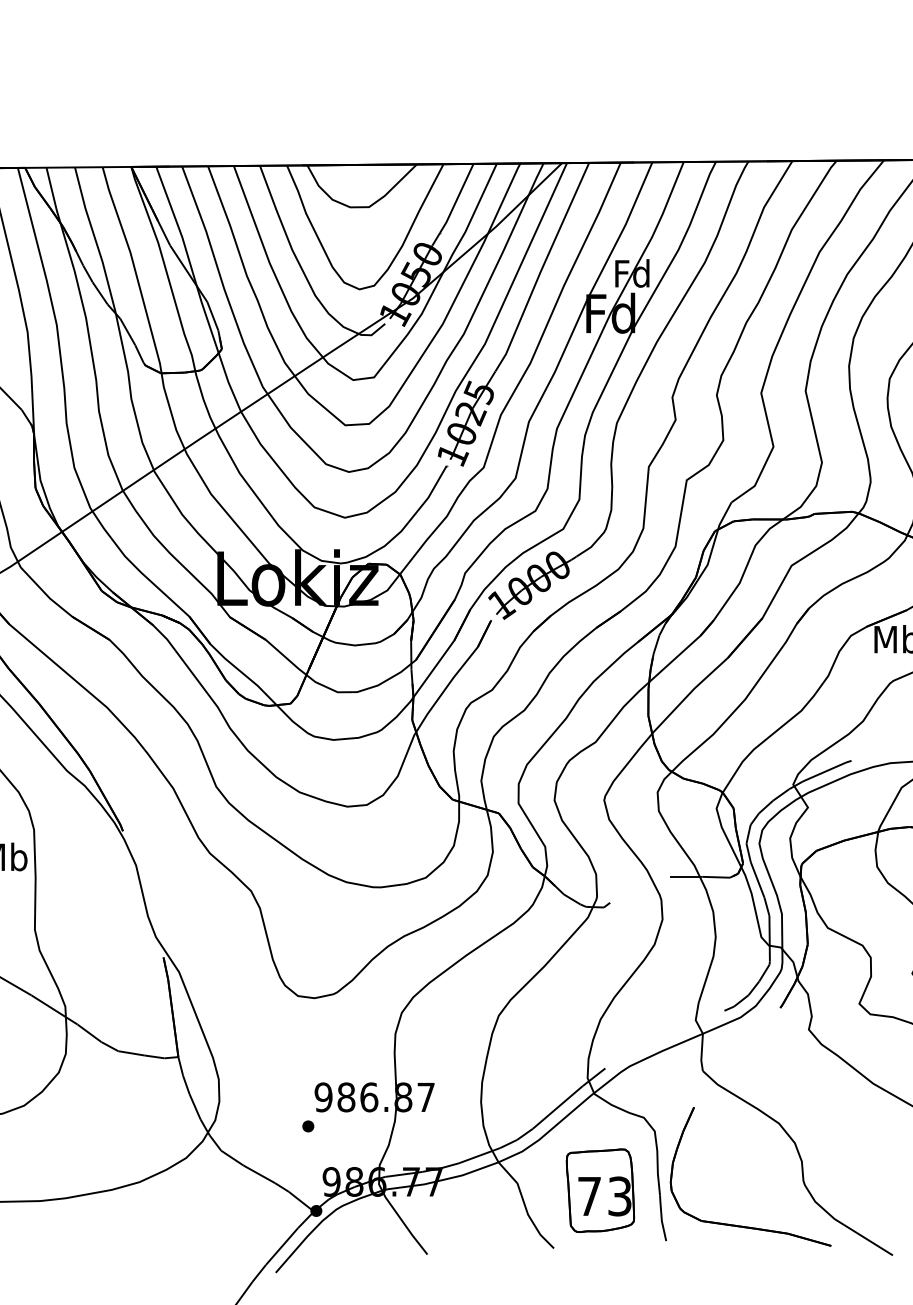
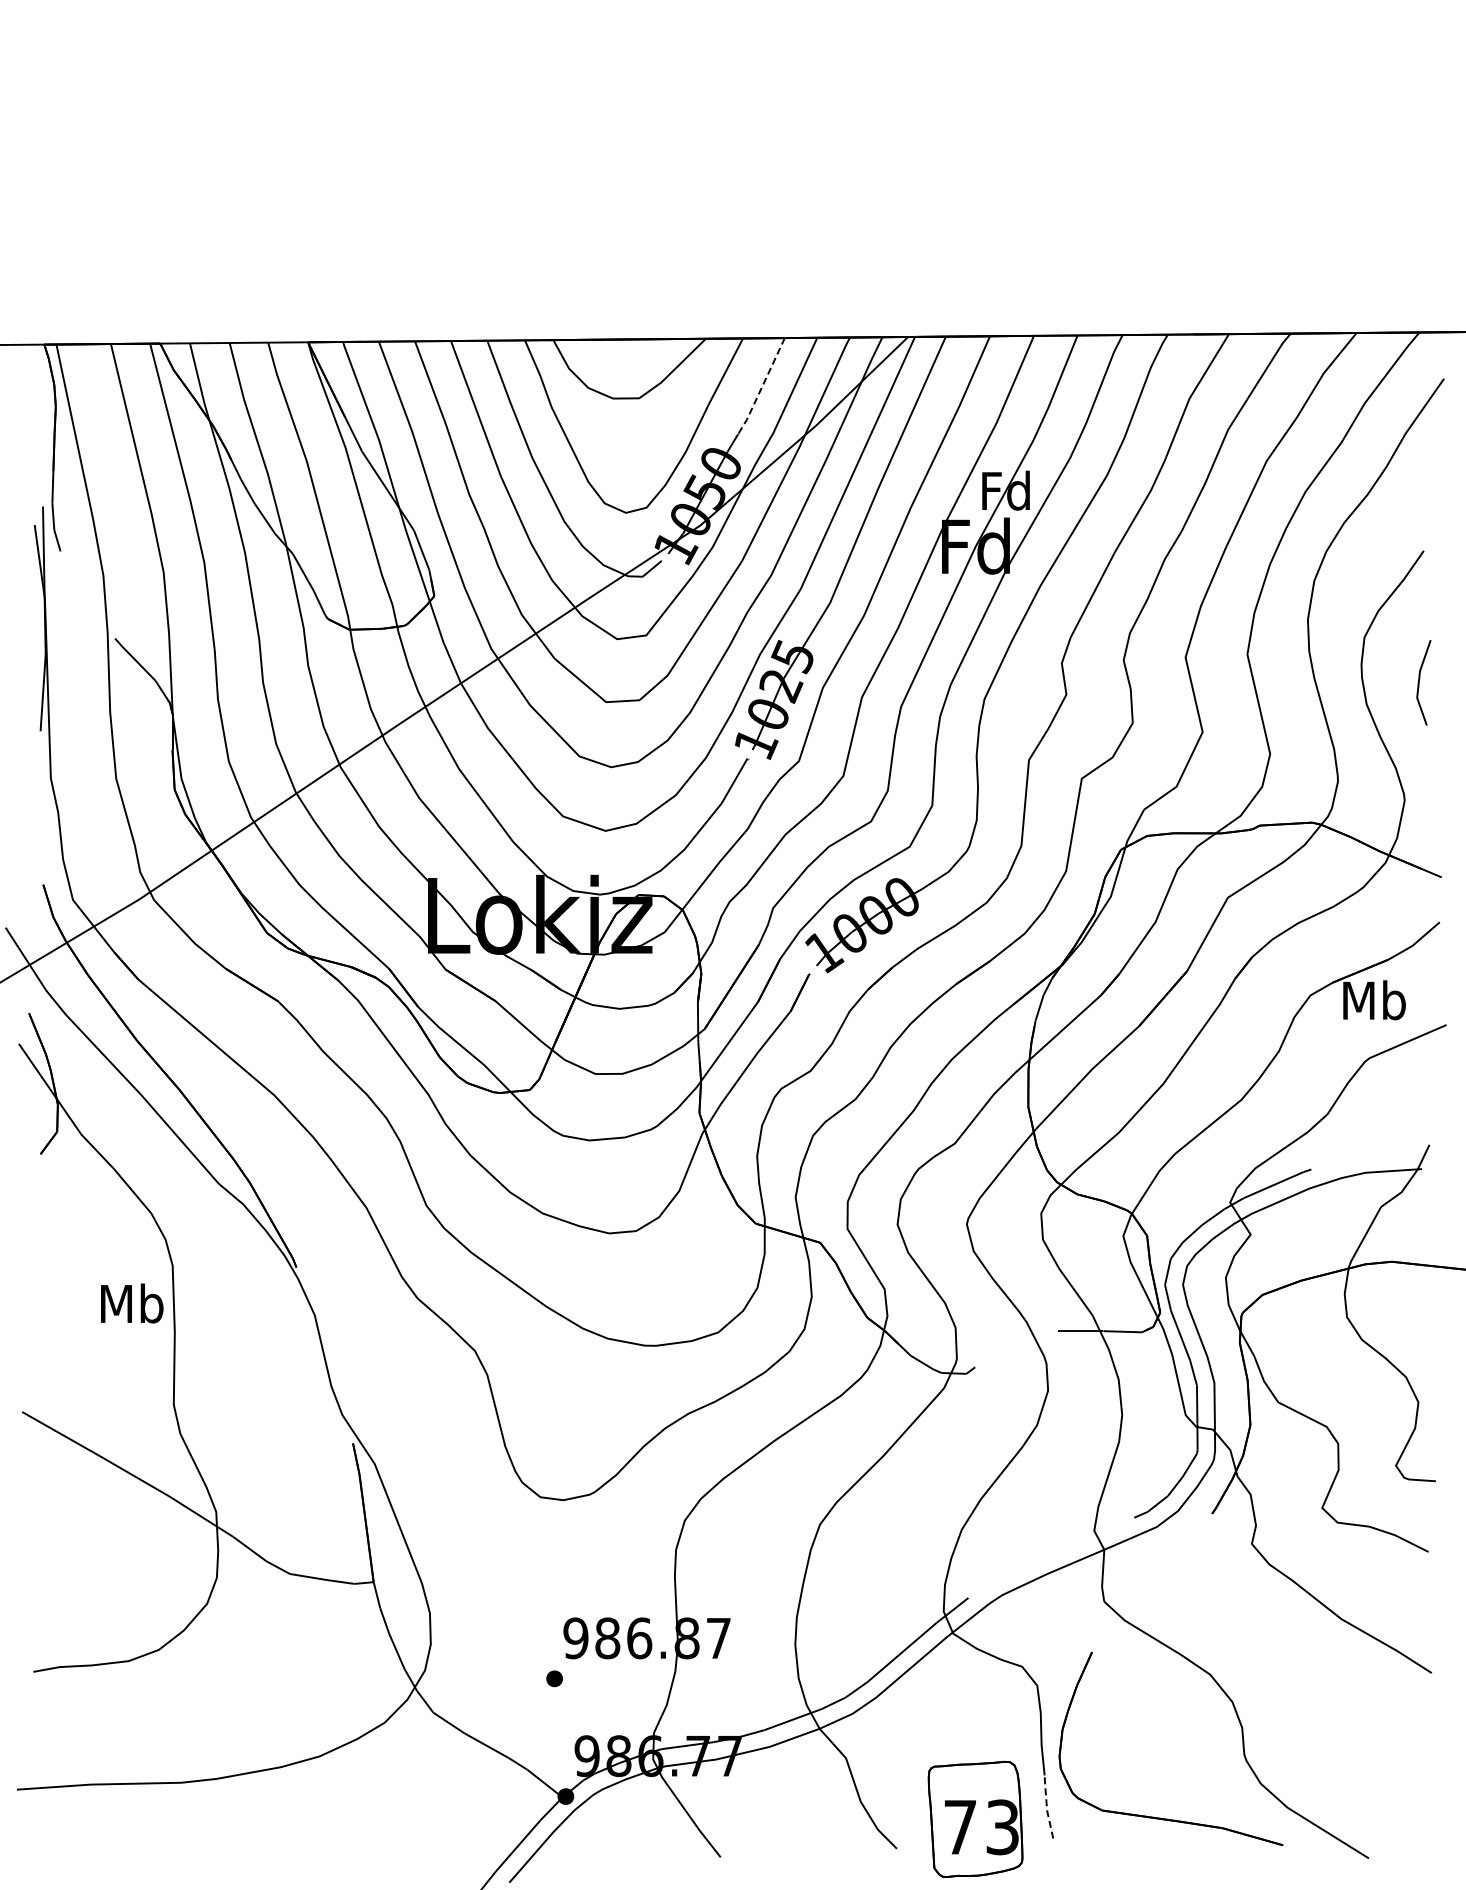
line: (456, 200) -> (761, 388), solid -> dashed
part: (600, 1190) -> (975, 1818), moved
line: (661, 1218) -> (1046, 1806), solid -> dashed

